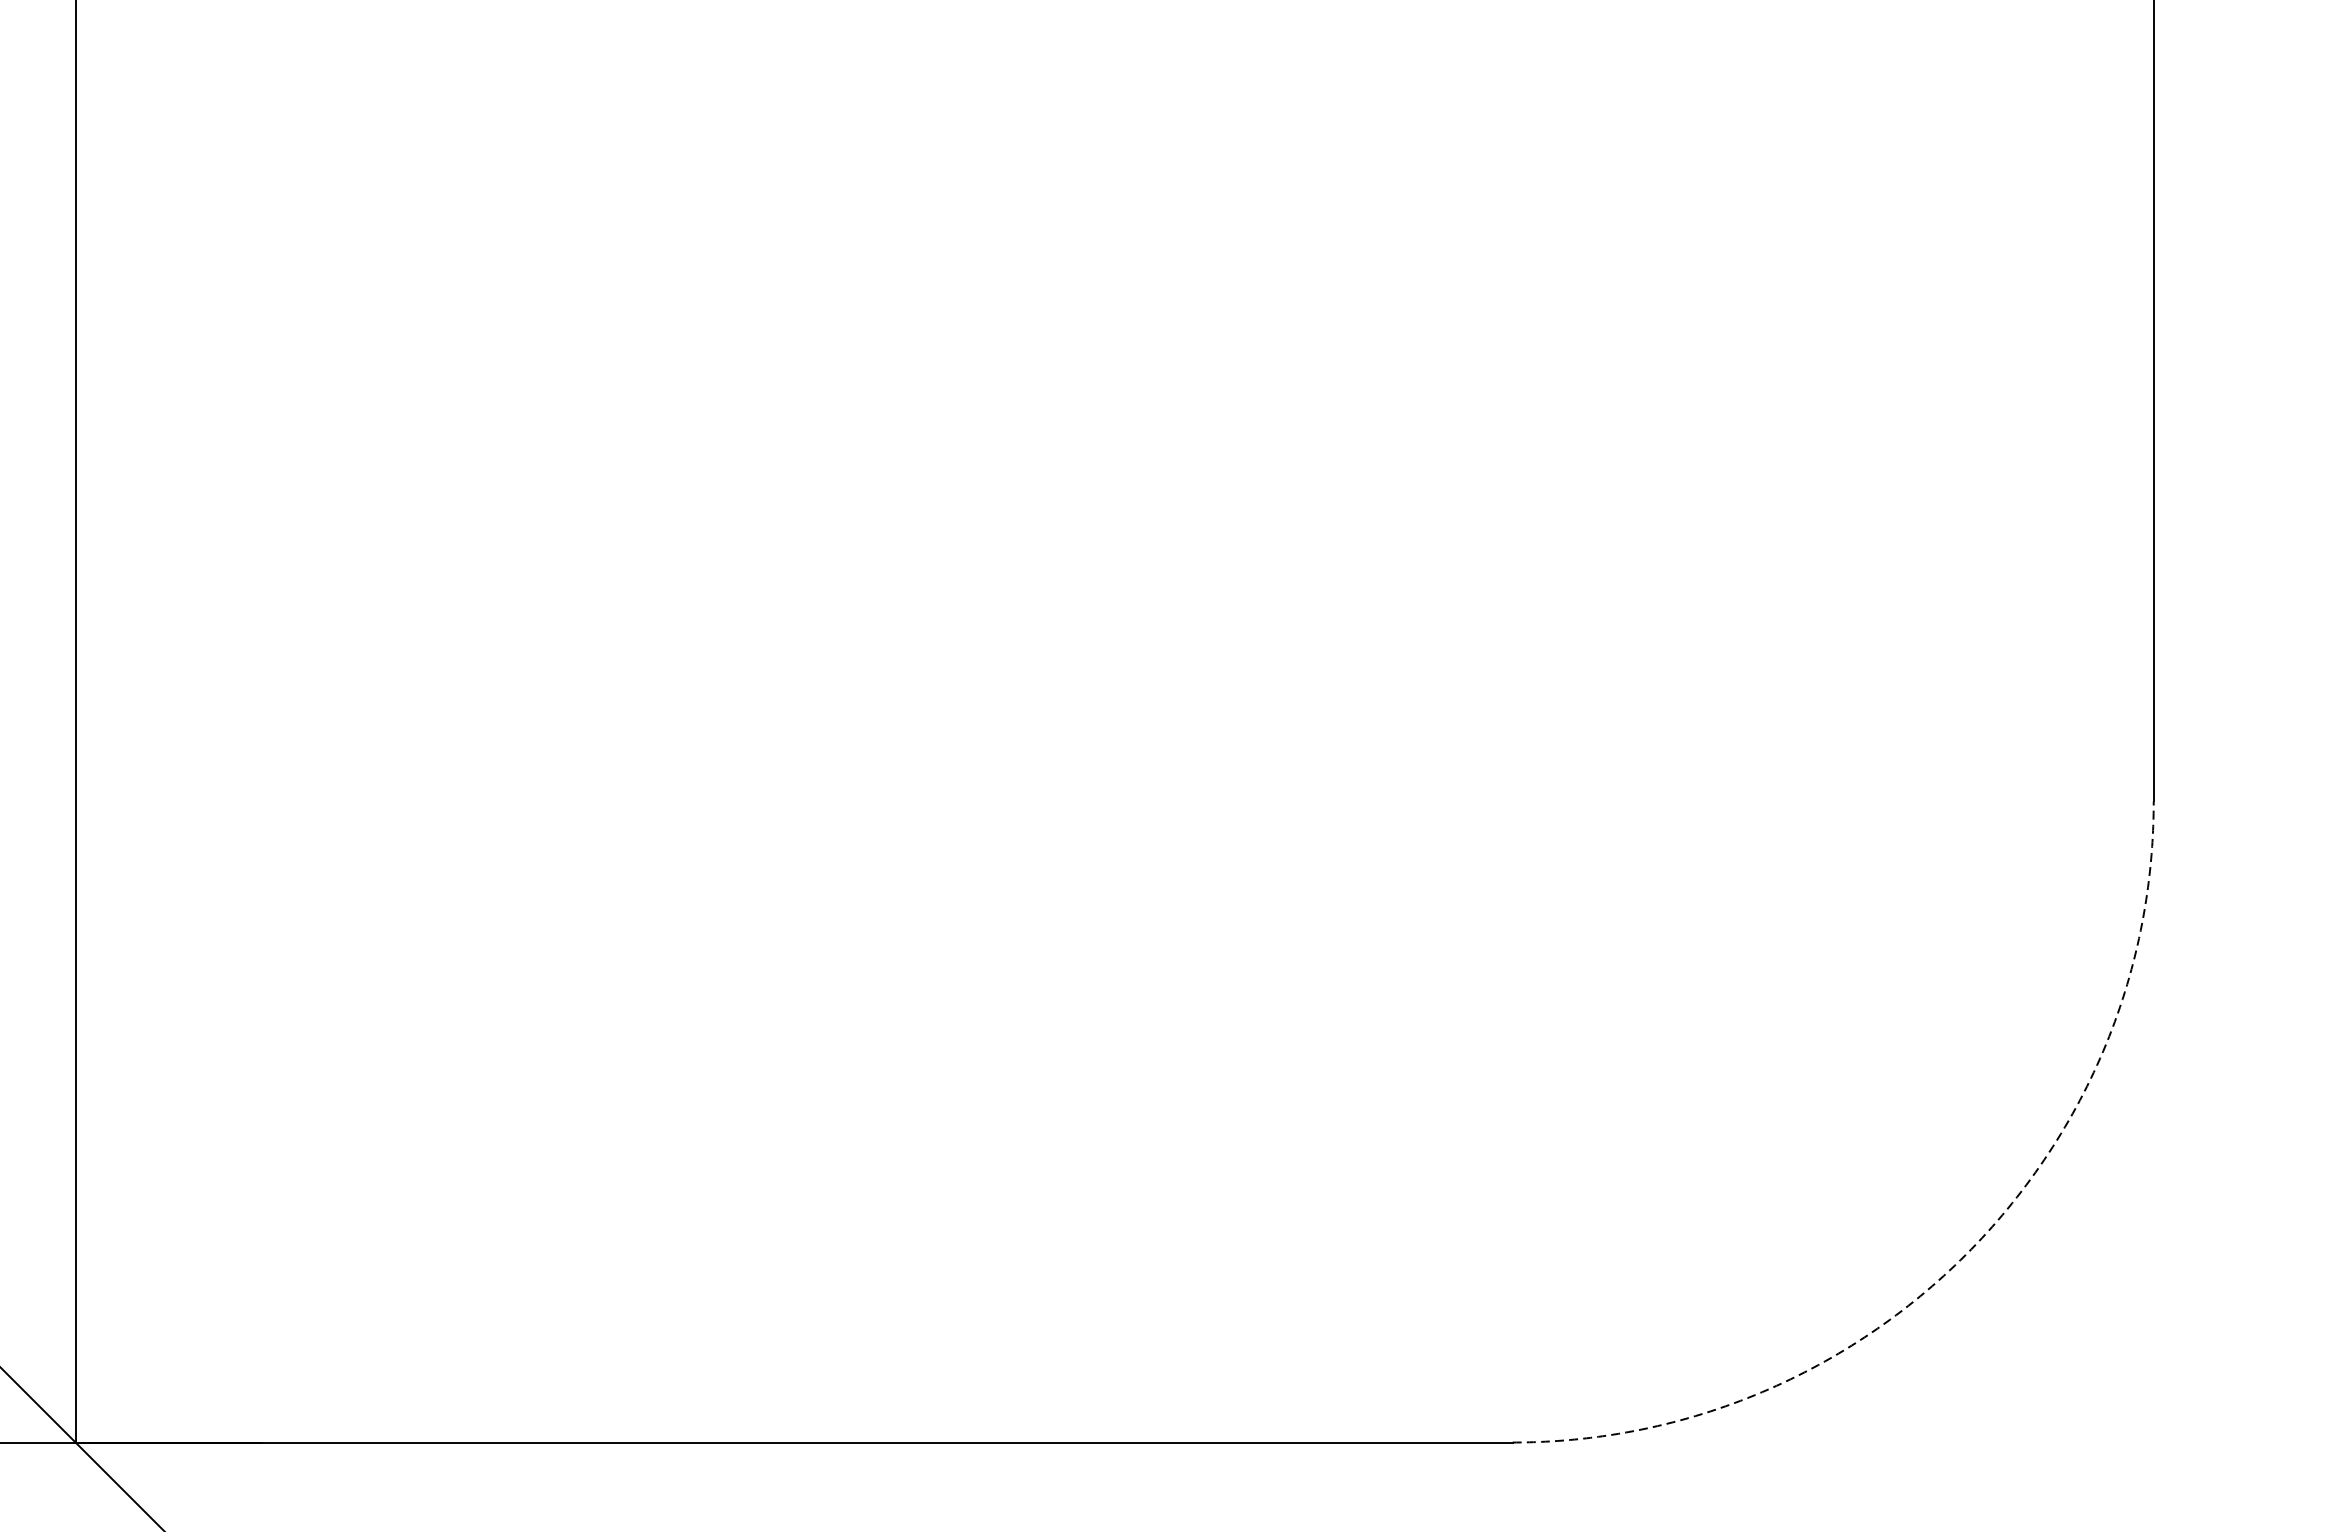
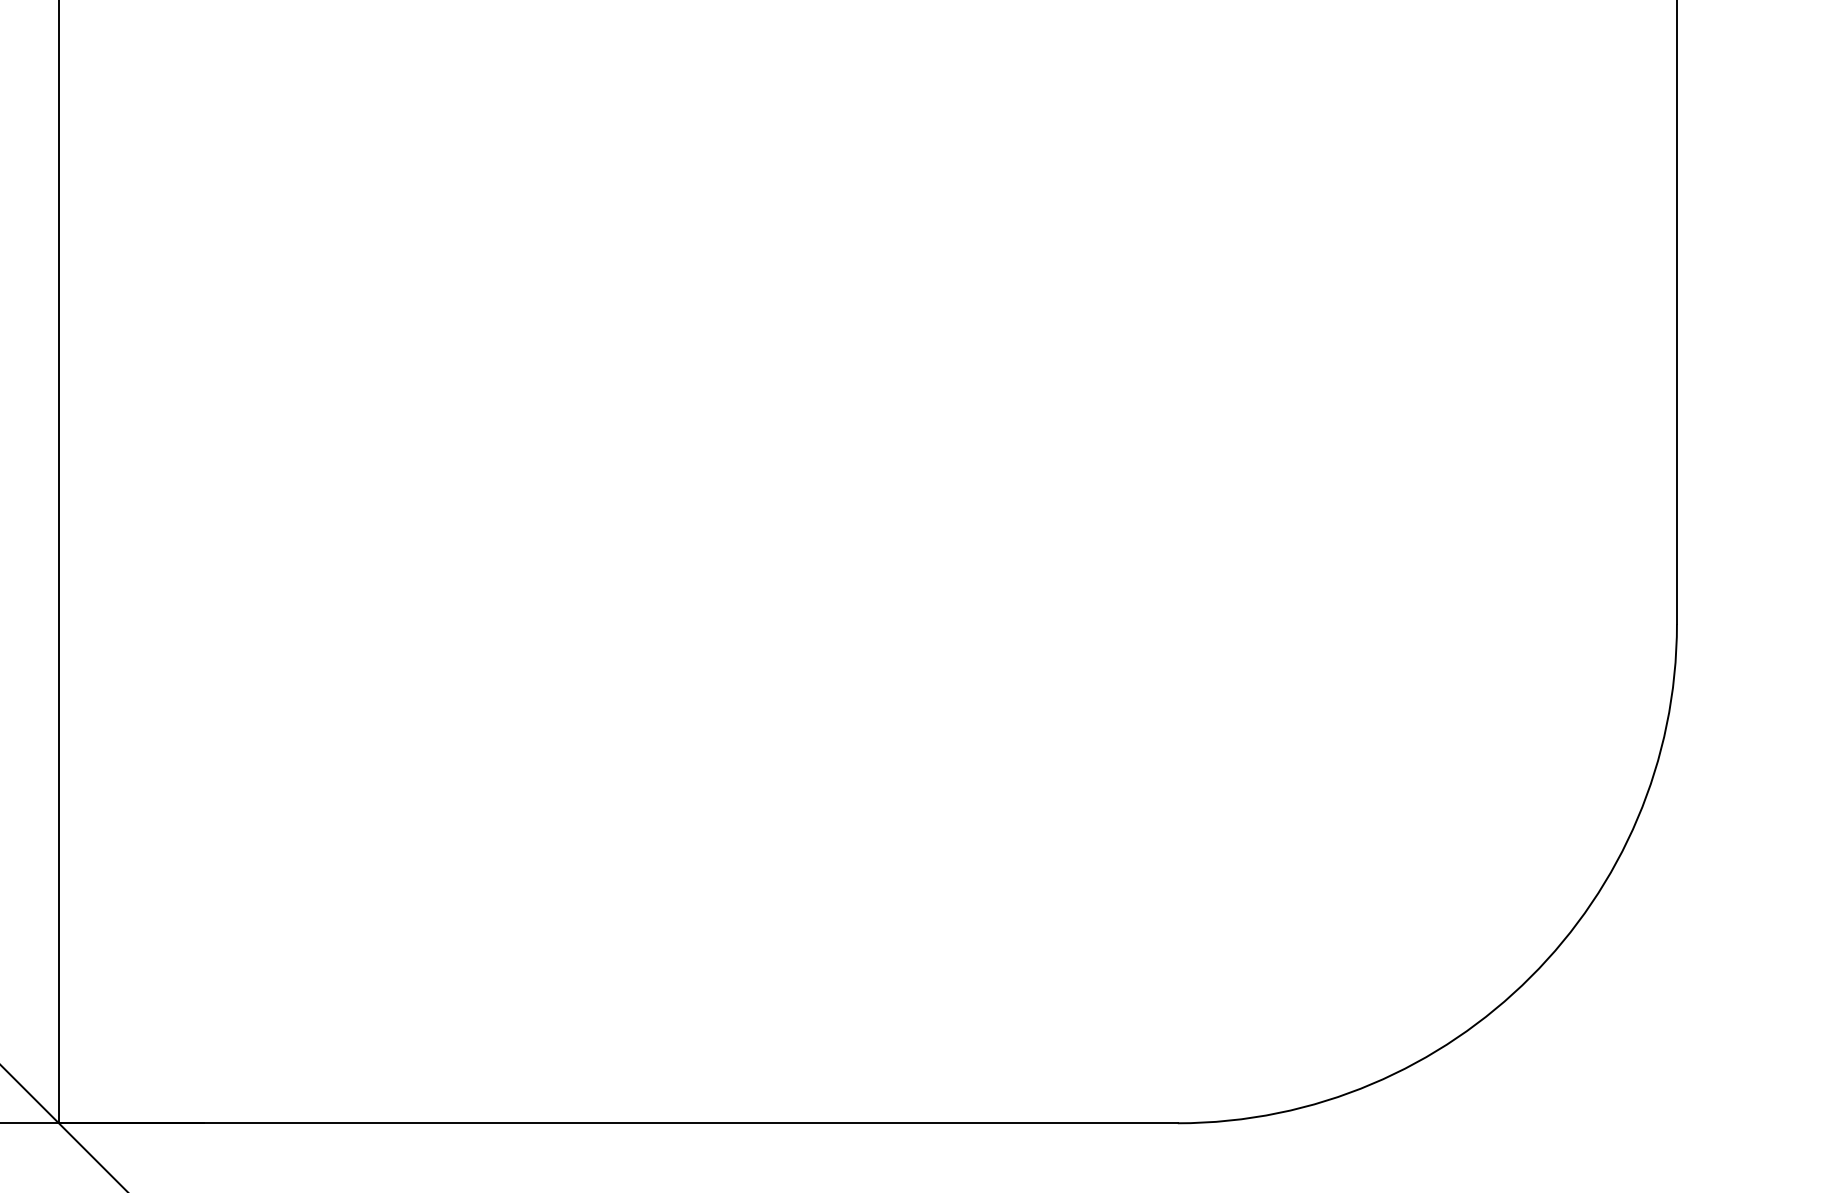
arc: (1965, 1255) -> (1530, 977), dashed -> solid

